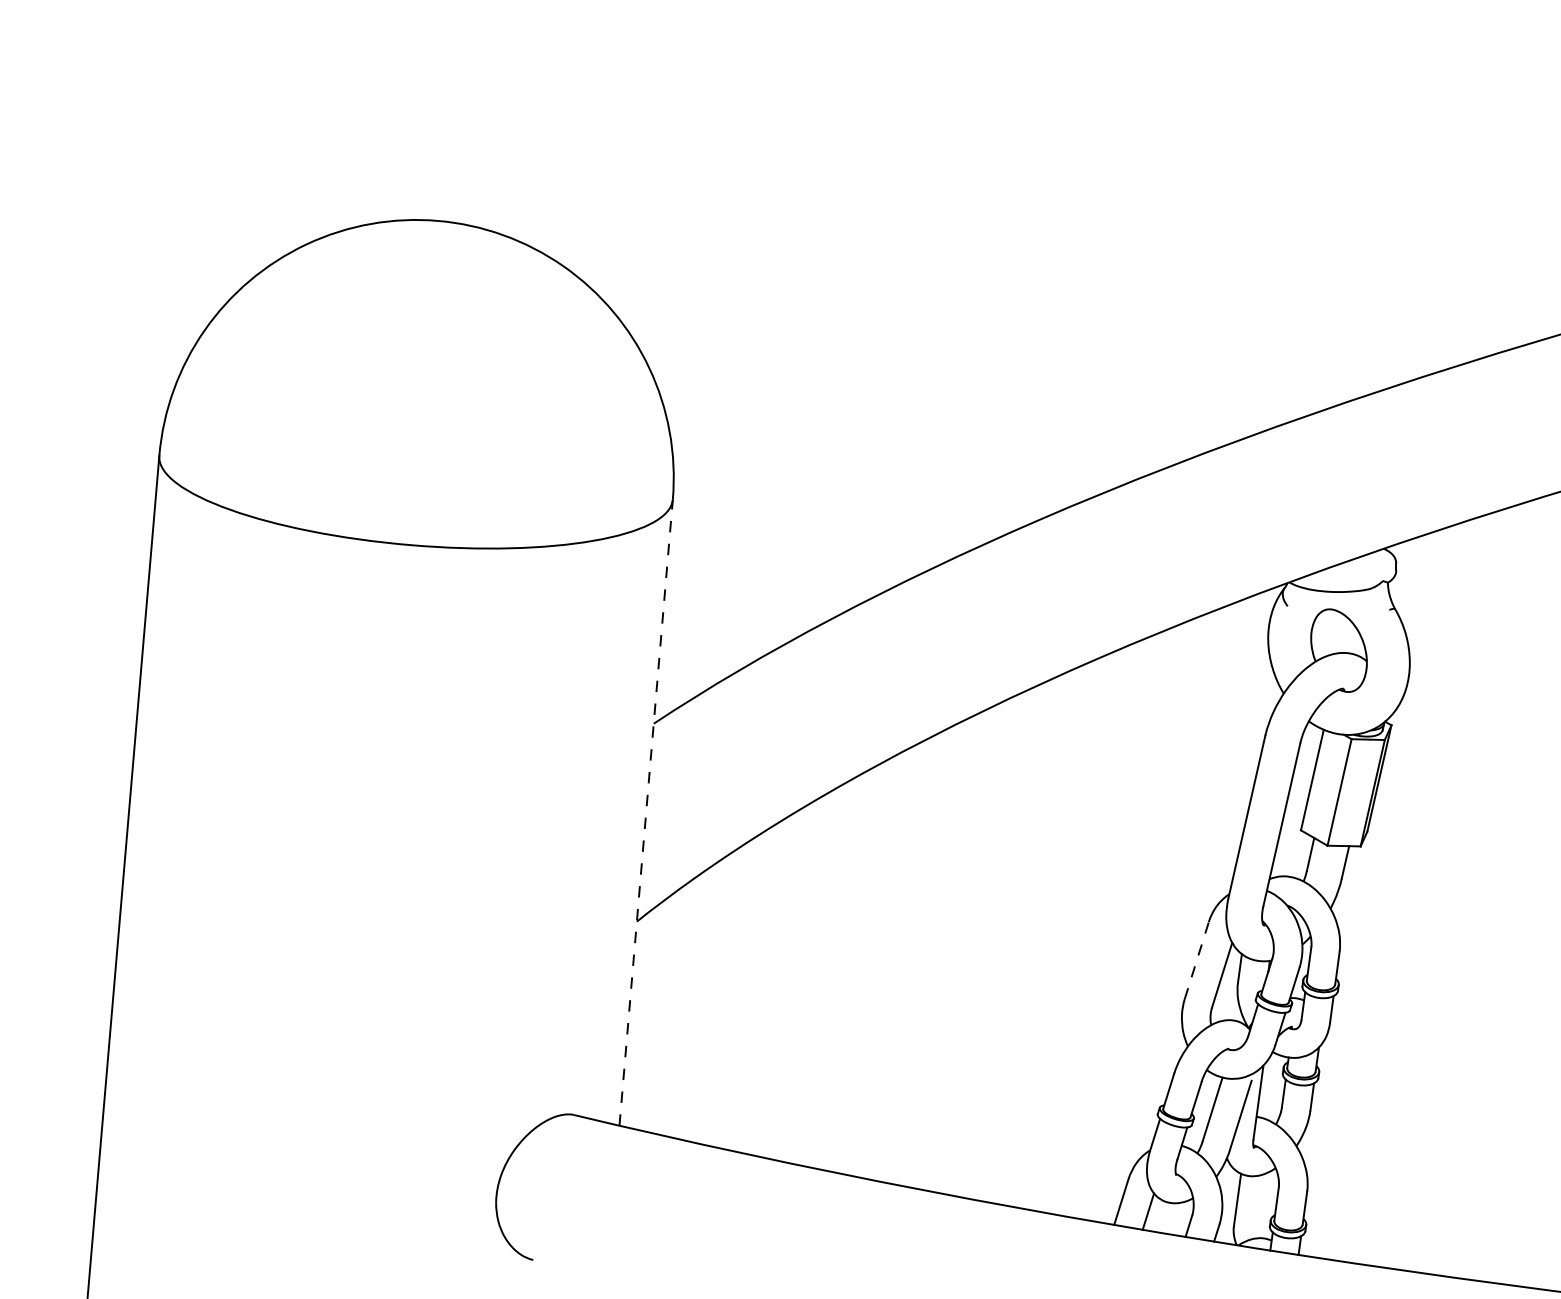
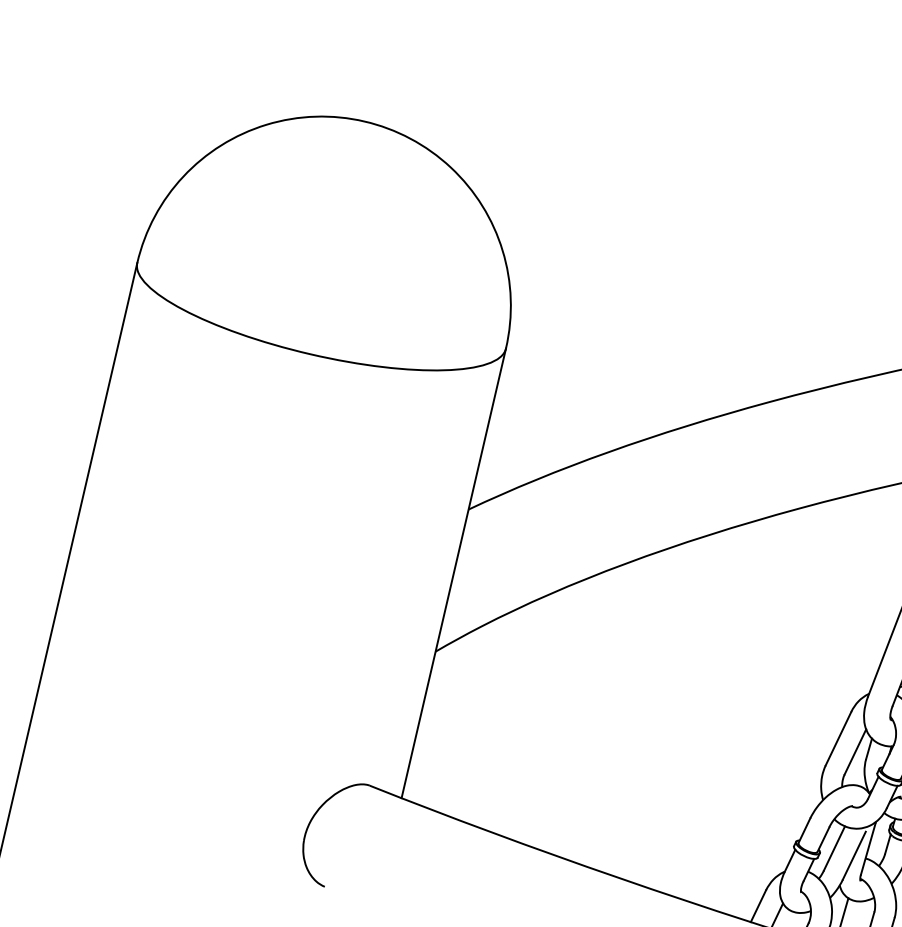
line: (646, 812) -> (454, 573), dashed -> solid
line: (1196, 960) -> (838, 738), dashed -> solid

